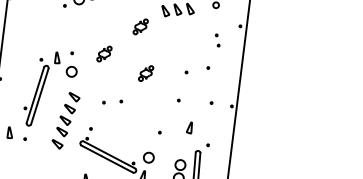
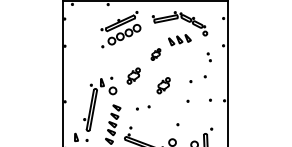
part: (104, 53) -> (133, 75), size x1.4
part: (146, 73) -> (163, 85), size x1.4
part: (189, 127) -> (197, 118), removed

